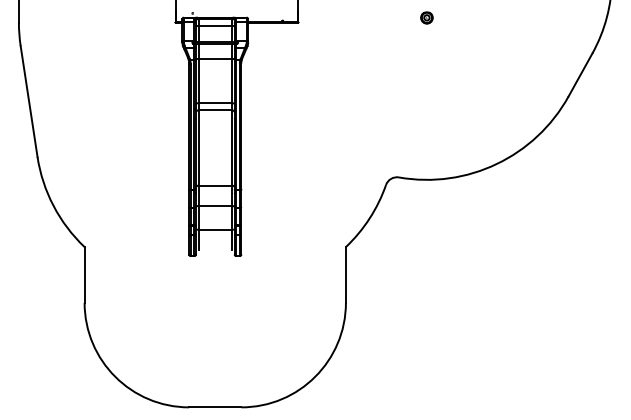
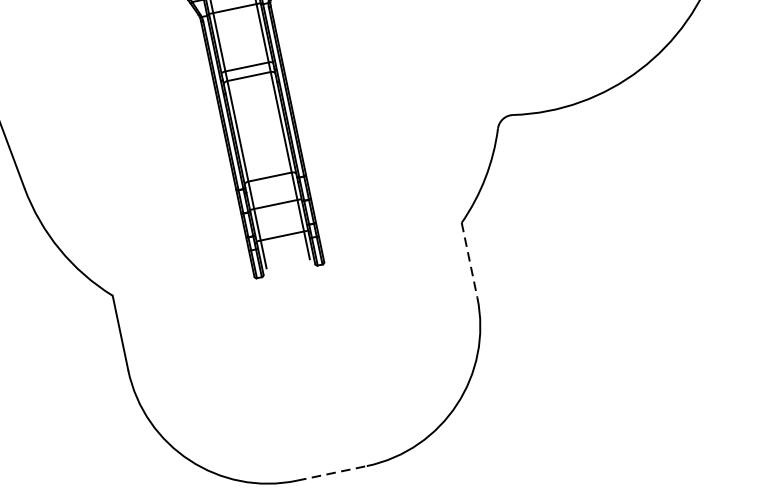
line: (345, 274) -> (468, 259), solid -> dashed
line: (215, 407) -> (332, 473), solid -> dashed

